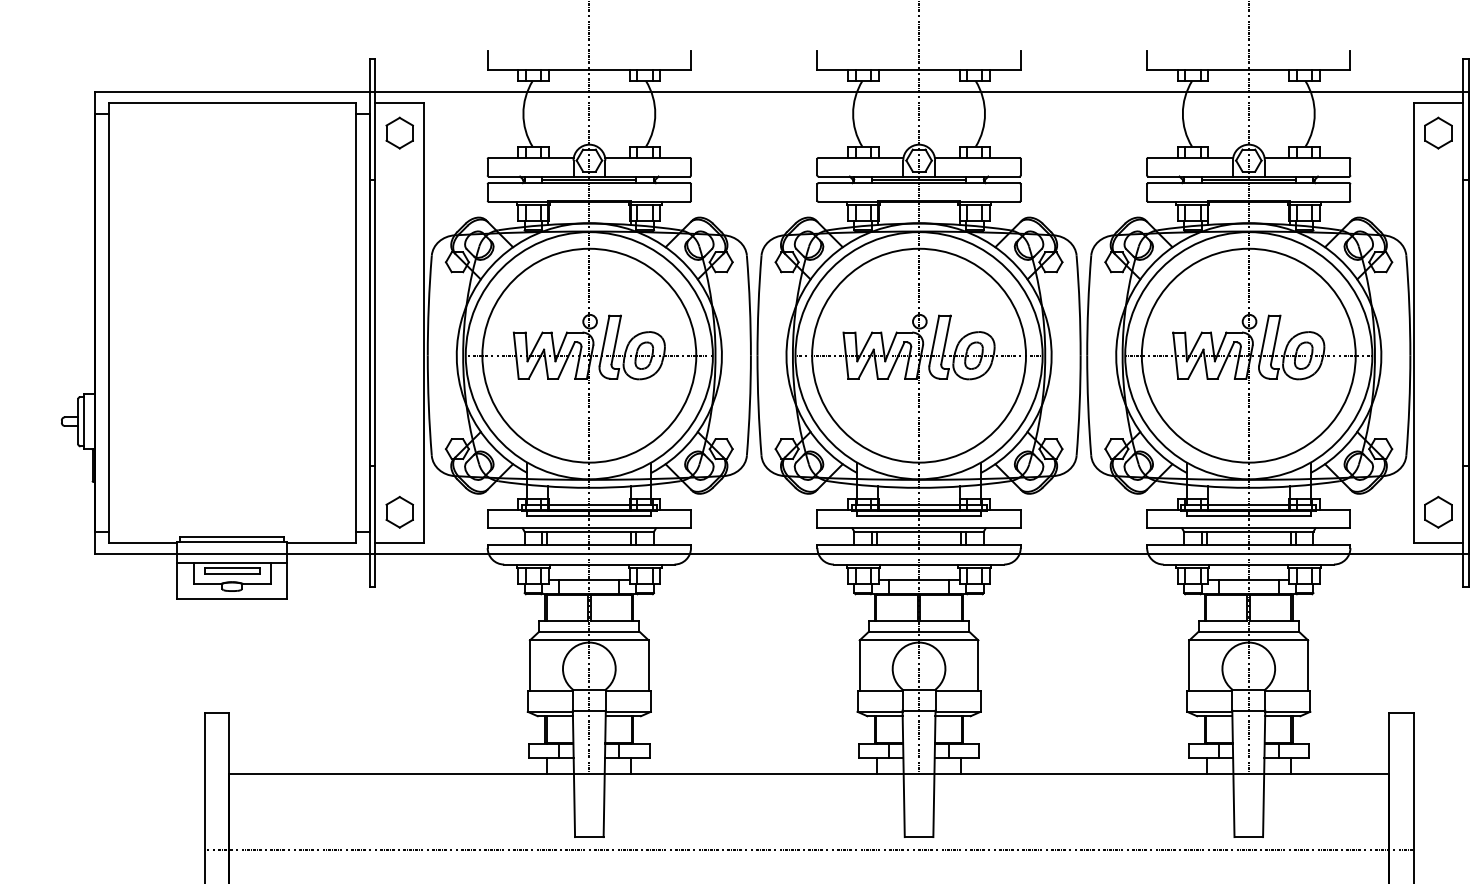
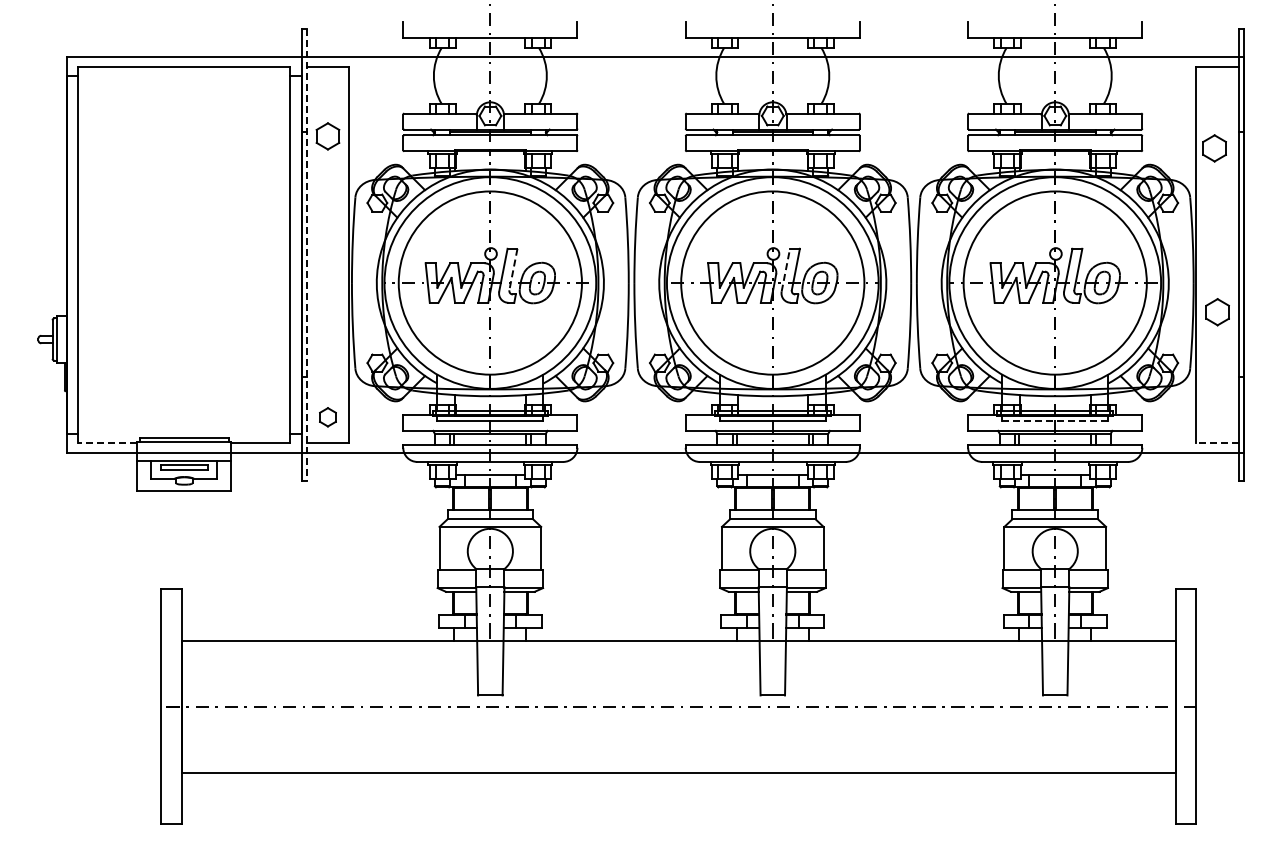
part: (399, 133) -> (327, 136), moved
part: (1438, 133) -> (1214, 148), moved
line: (374, 322) -> (306, 254), solid -> dashed
line: (616, 341) -> (513, 270), solid -> dashed
line: (933, 341) -> (785, 270), solid -> dashed
part: (399, 512) -> (327, 417), size x0.7
part: (1438, 512) -> (1217, 312), moved
line: (1249, 516) -> (1055, 420), solid -> dashed
line: (142, 543) -> (107, 443), solid -> dashed
line: (1438, 543) -> (1217, 443), solid -> dashed

